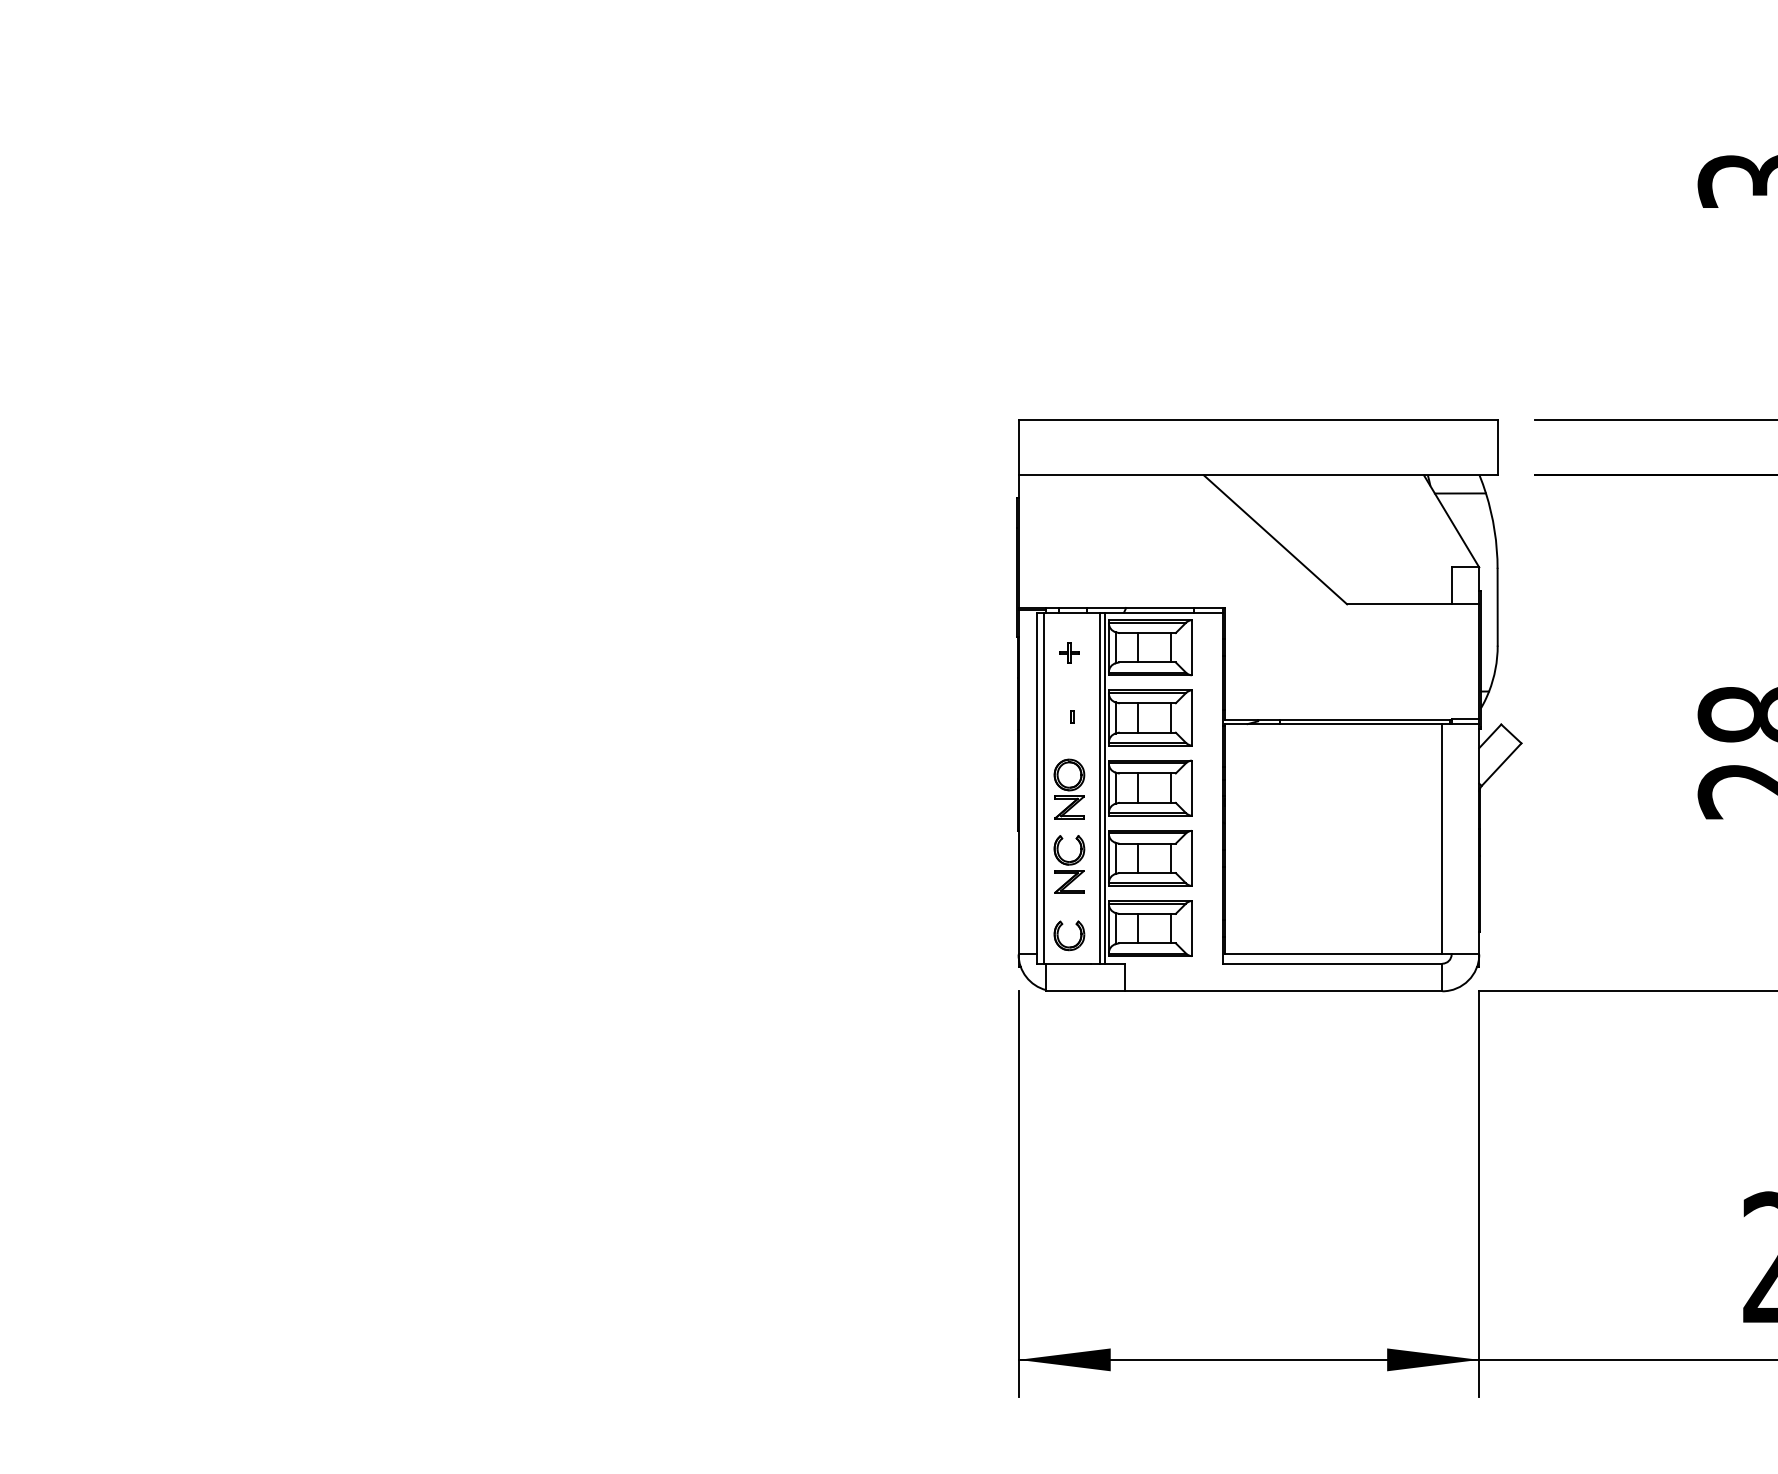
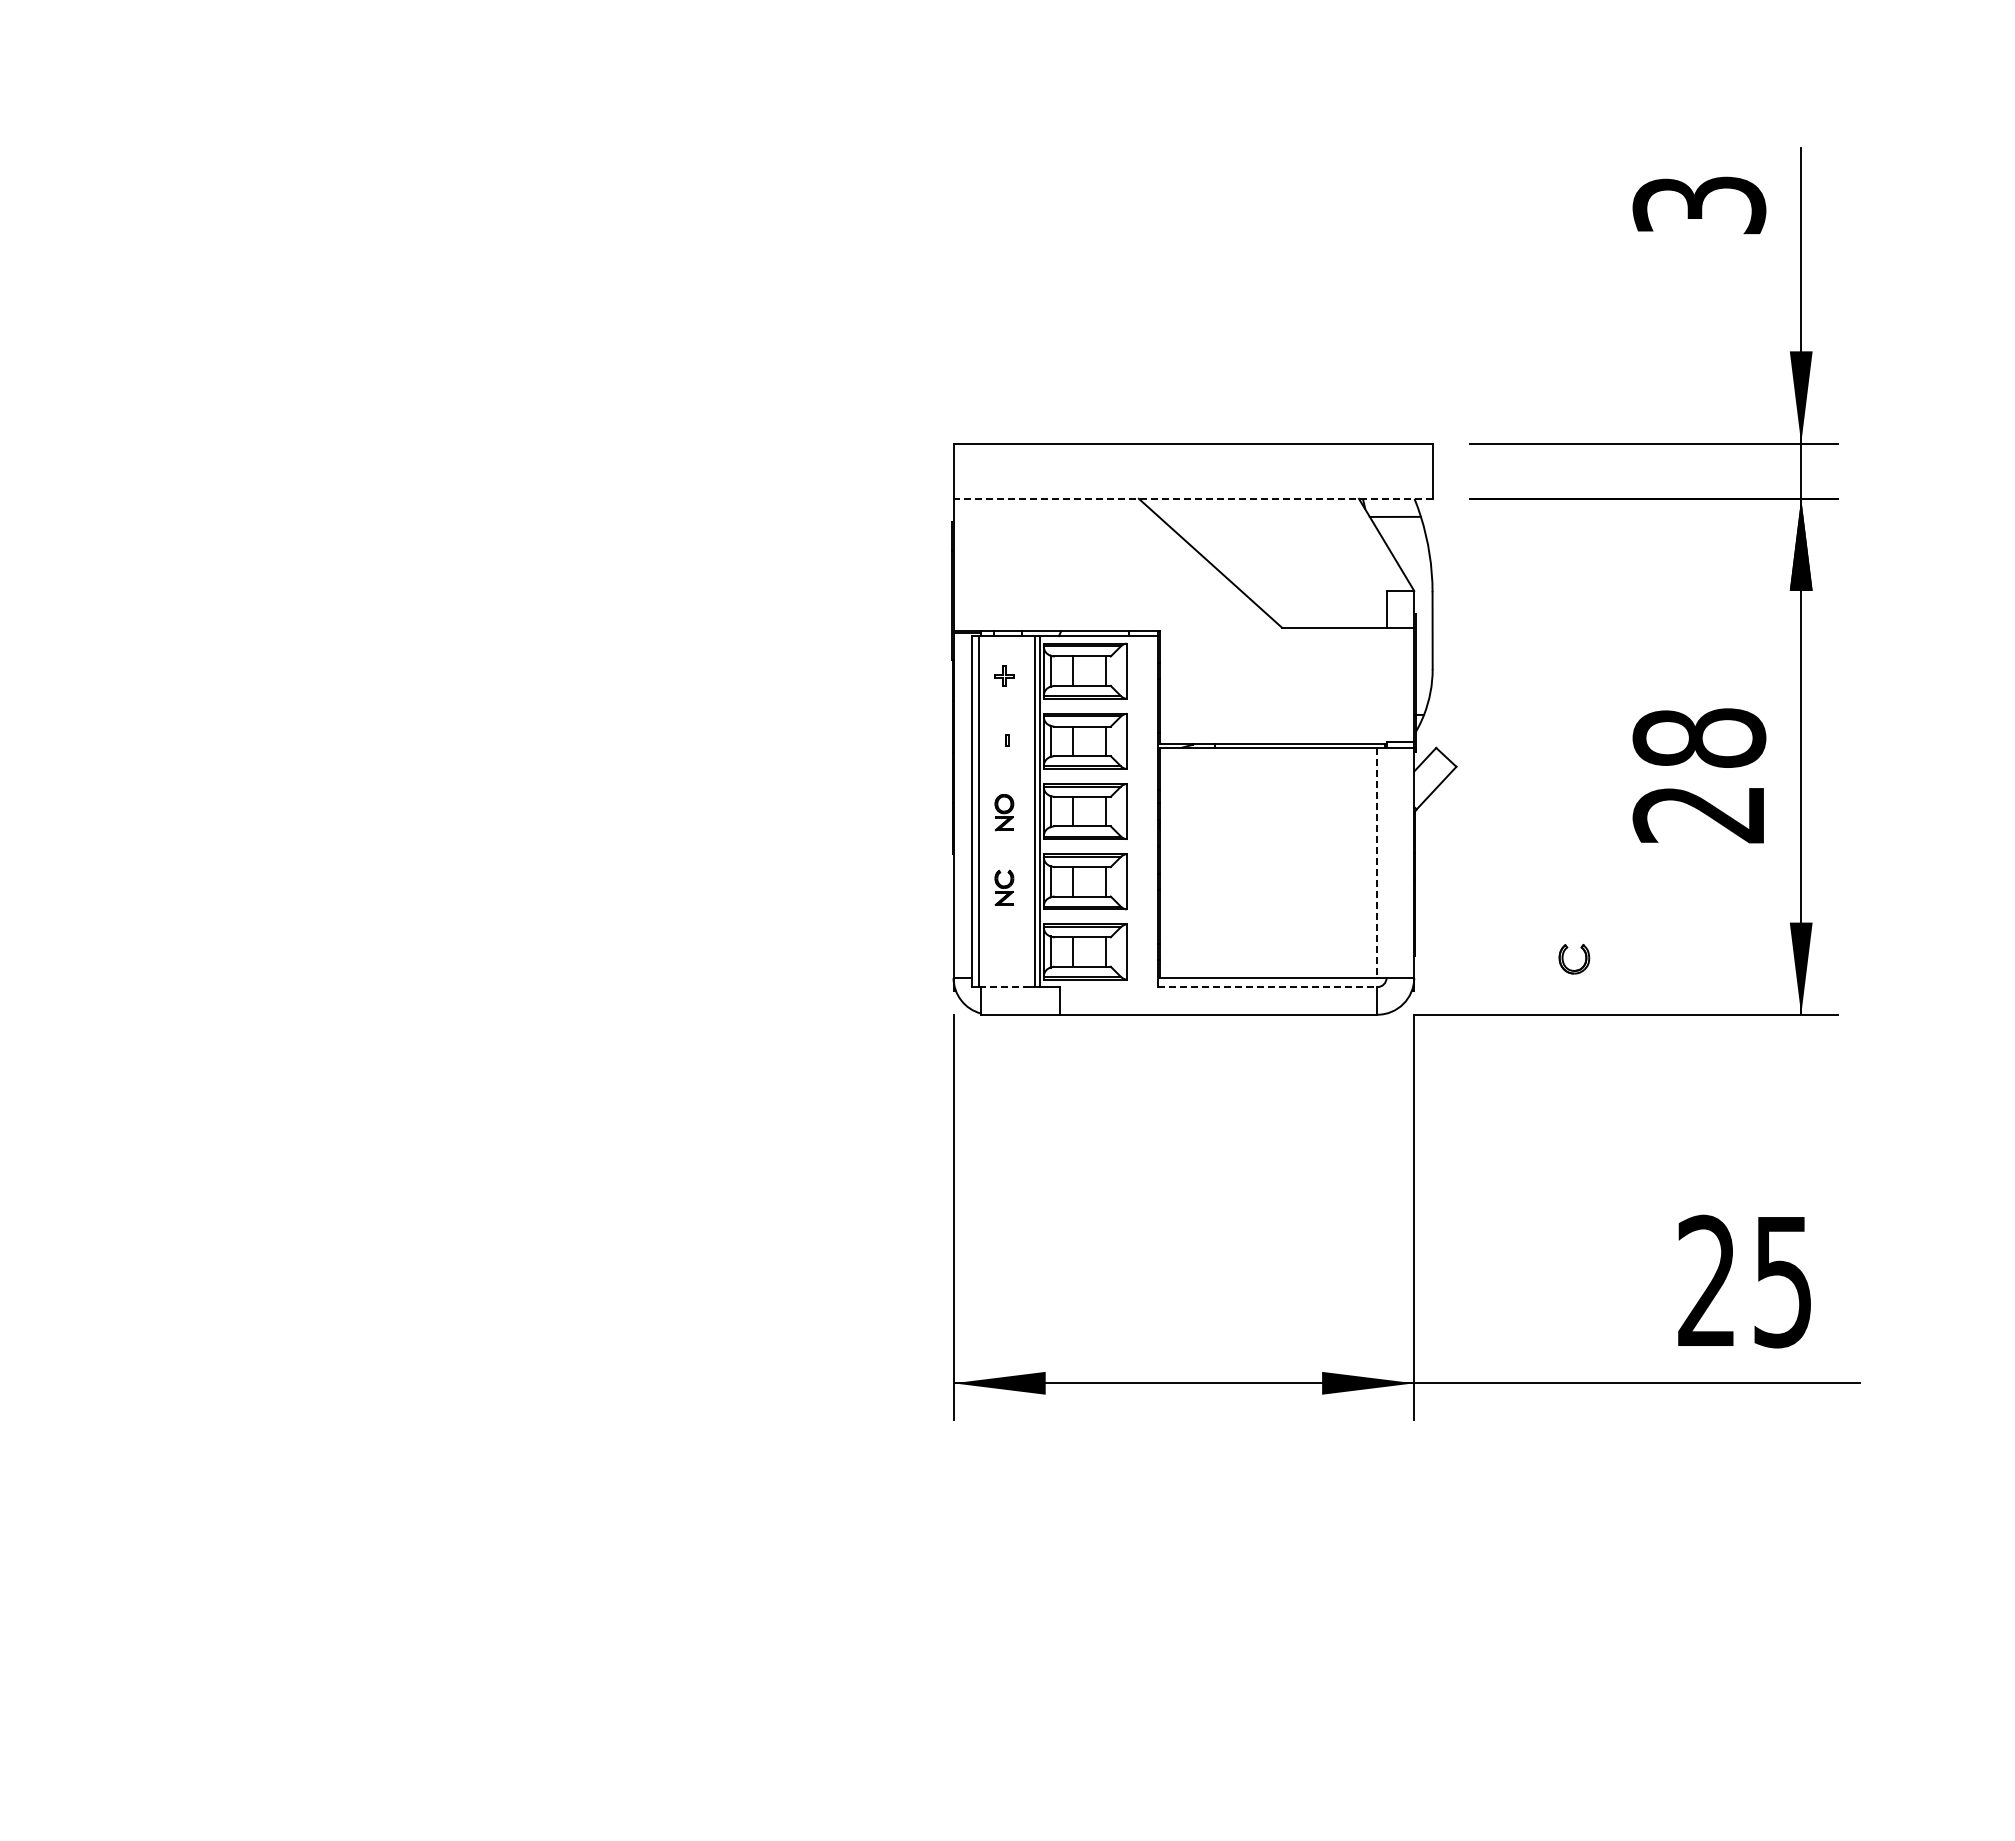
line: (1258, 475) -> (1193, 498), solid -> dashed
part: (1069, 789) -> (1004, 812), size x0.6
line: (1442, 840) -> (1377, 863), solid -> dashed
part: (1069, 864) -> (1004, 887), size x0.6
part: (1070, 946) -> (1575, 969), moved
line: (1067, 964) -> (1002, 987), solid -> dashed
line: (1332, 964) -> (1267, 987), solid -> dashed

